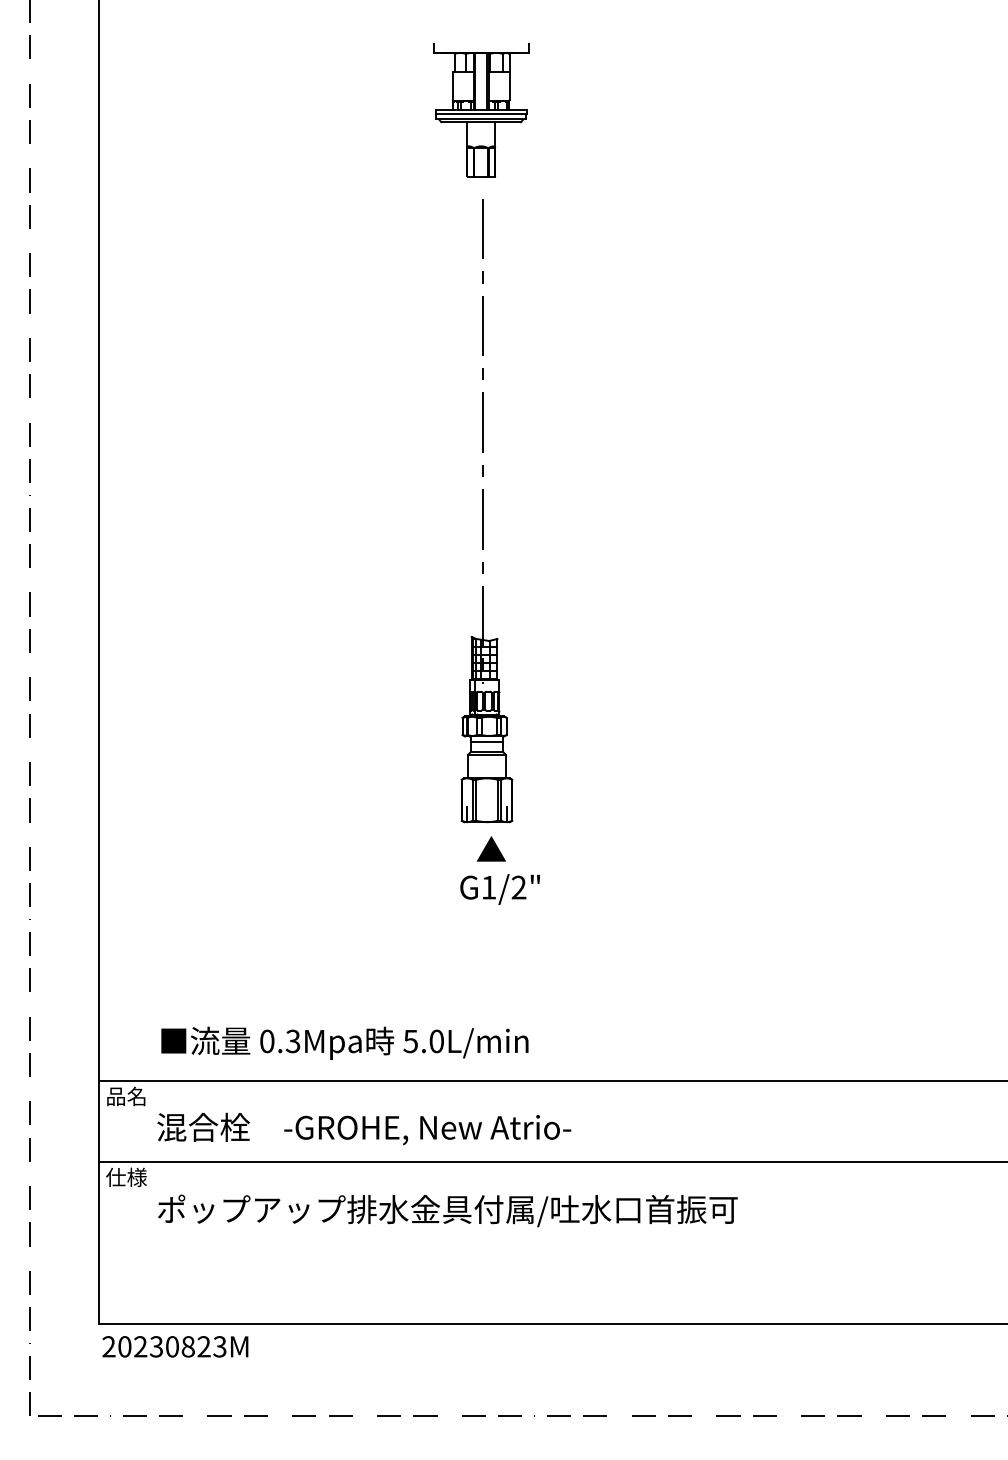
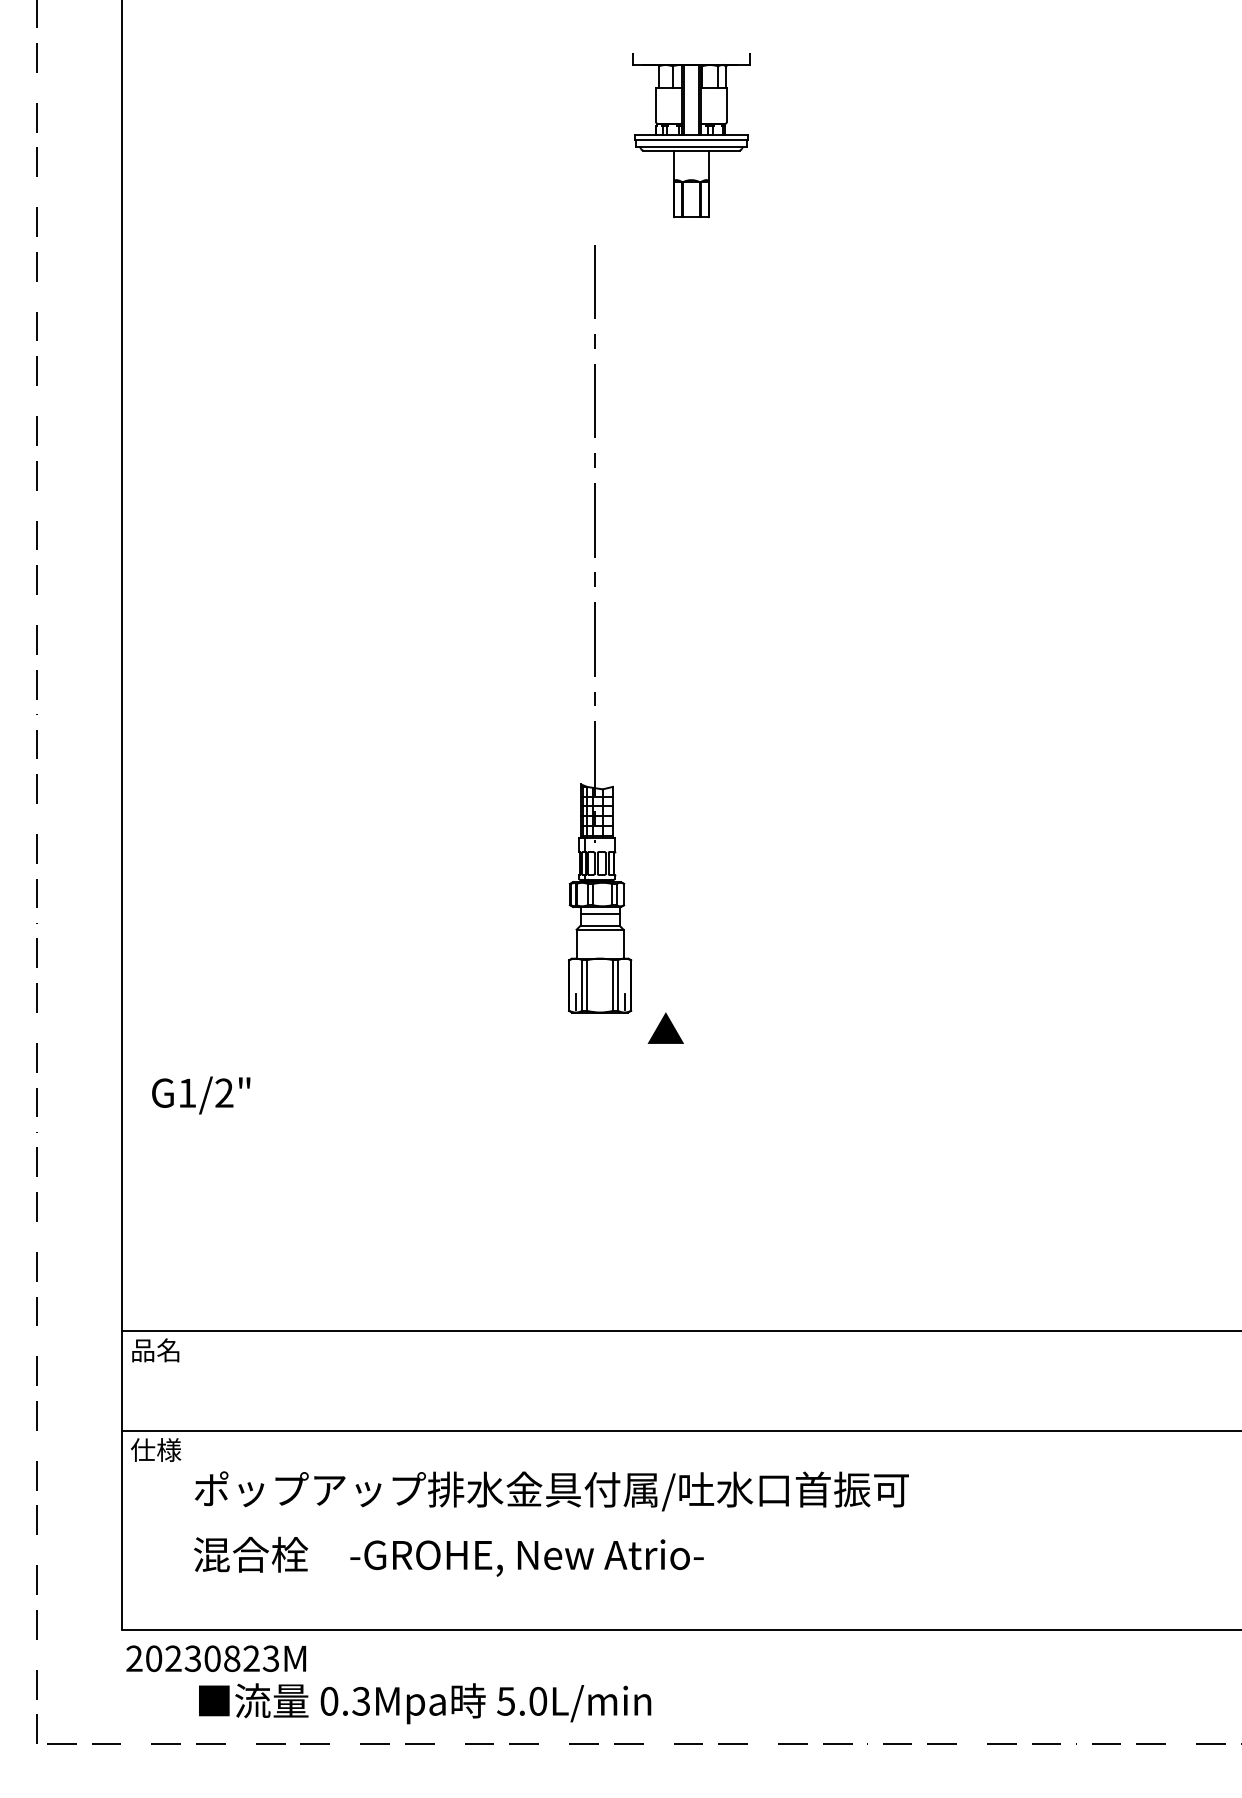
part: (480, 110) -> (690, 135), moved
text: (490, 848) -> (664, 1027), moved
text: (499, 889) -> (200, 1095), moved
text: (344, 1042) -> (424, 1702), moved
text: (364, 1128) -> (449, 1556), moved

